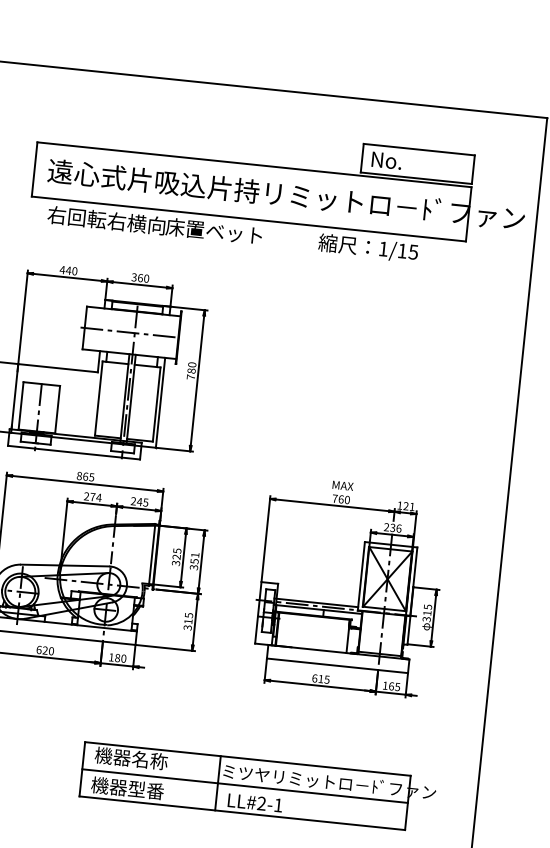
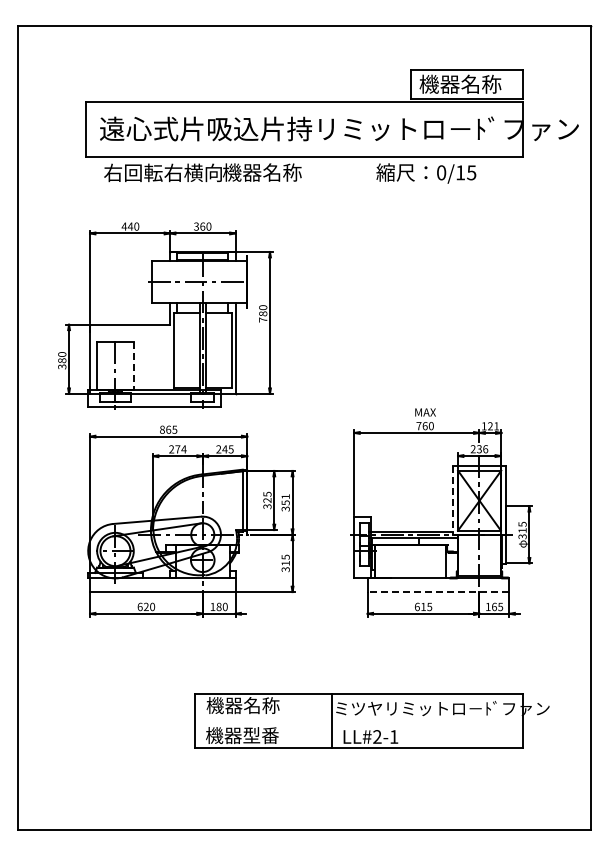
text: (411, 162) -> (460, 83), No. -> 機器名称
text: (214, 231) -> (271, 172), 床置ベット -> 機器名称
text: (383, 248) -> (441, 172), 1/15 -> 0/15
line: (57, 410) -> (133, 366), solid -> dashed
line: (361, 576) -> (453, 500), solid -> dashed
line: (337, 666) -> (438, 592), solid -> dashed
line: (244, 786) -> (358, 721), removed

